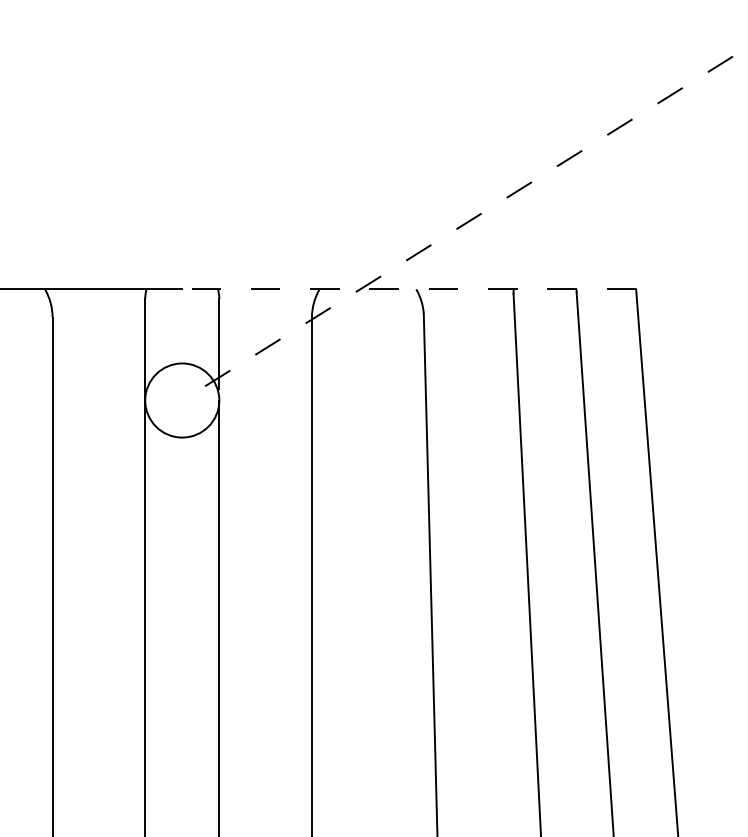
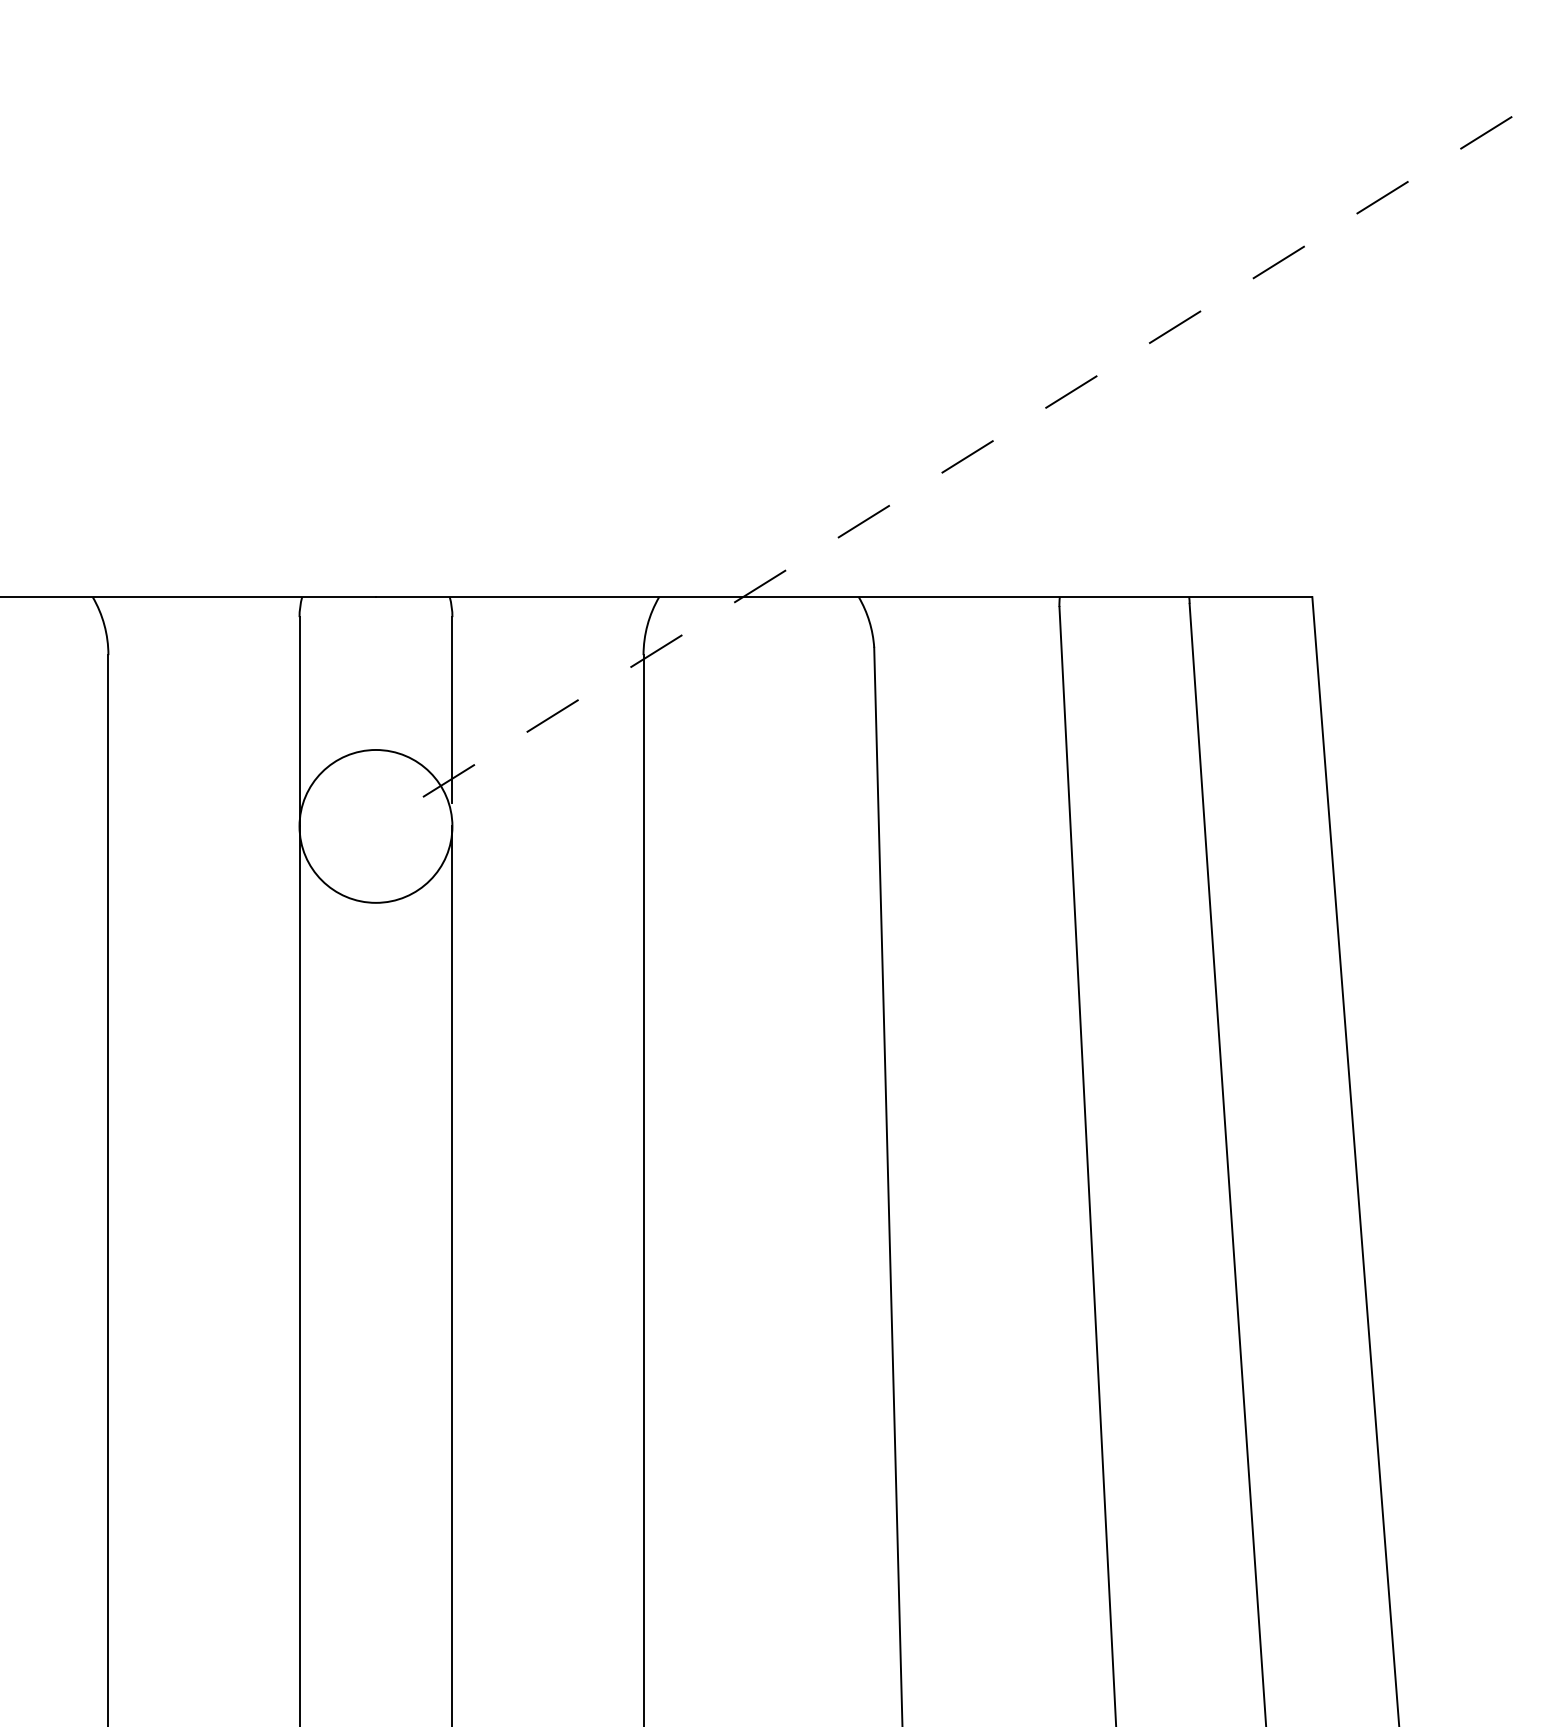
line: (409, 289) -> (844, 597), dashed -> solid

